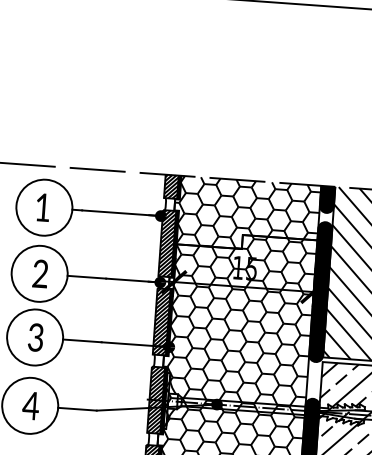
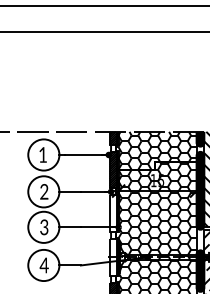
hatch: (161, 321) -> (113, 213), removed
hatch: (156, 398) -> (113, 256), removed

